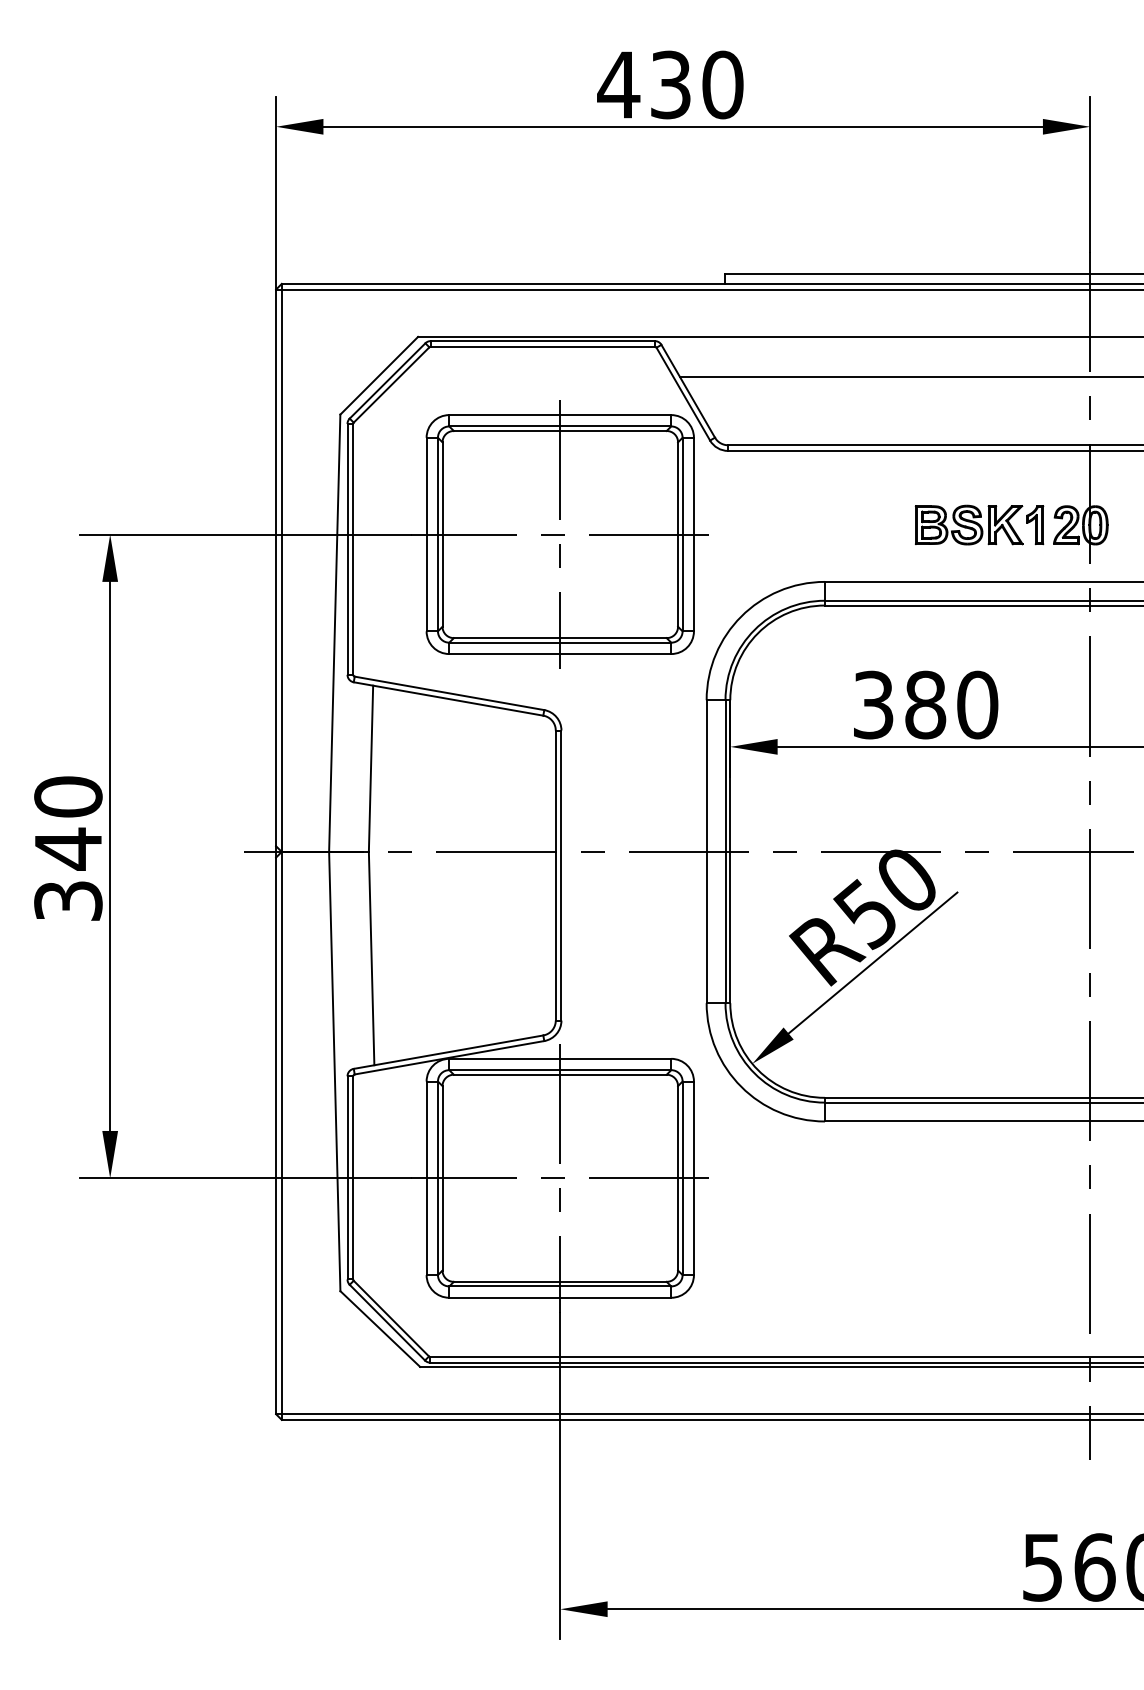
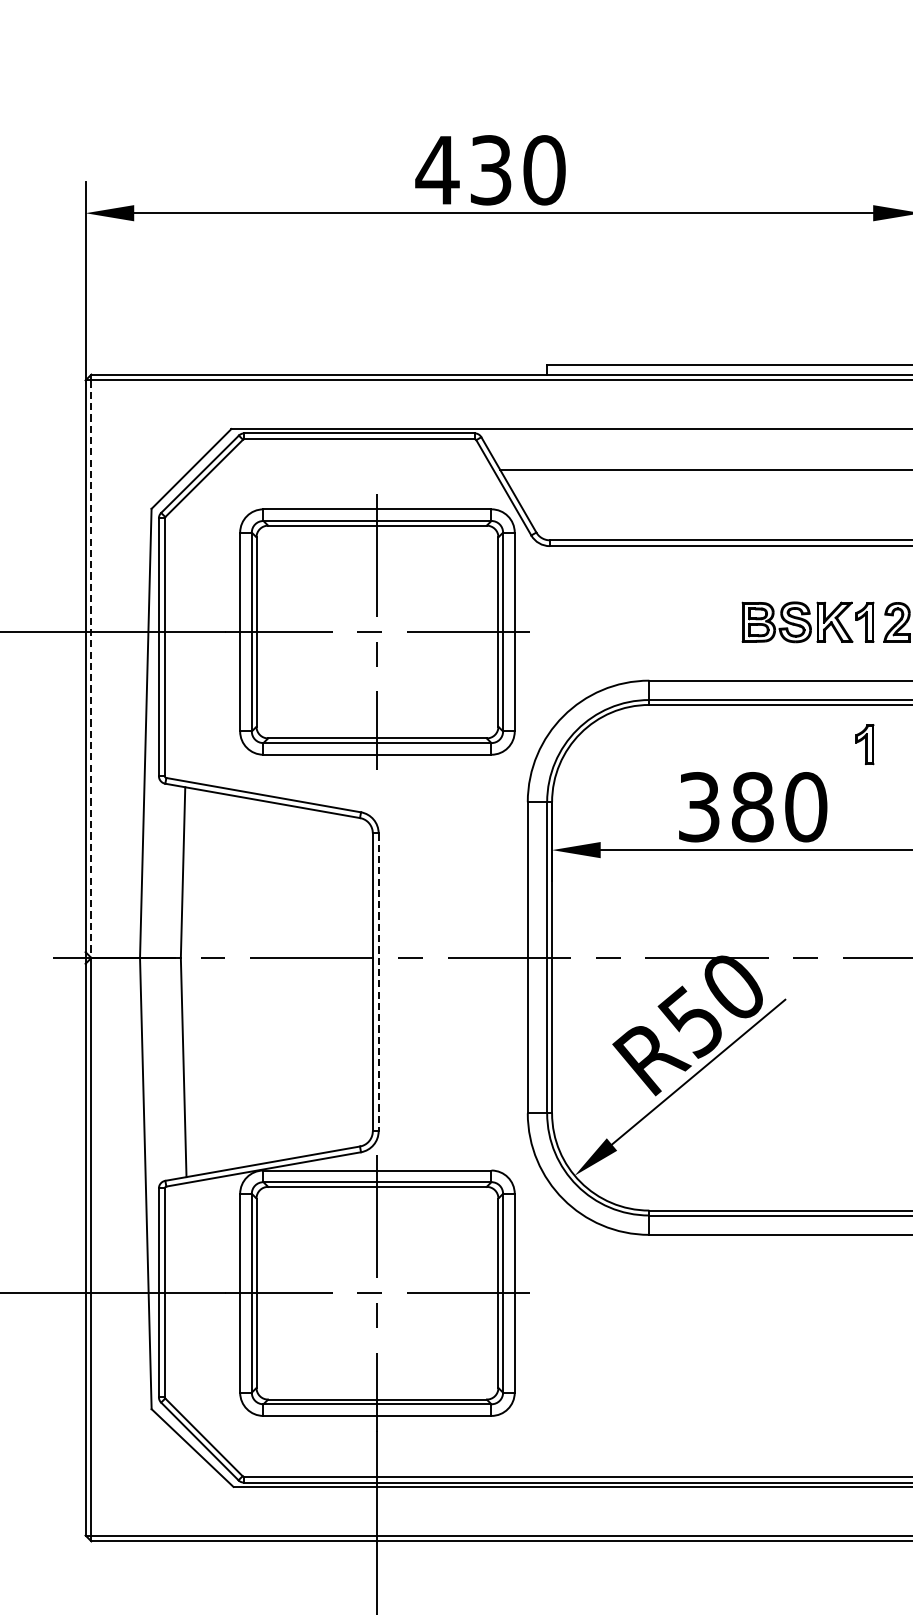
line: (281, 571) -> (91, 669), solid -> dashed
part: (1035, 644) -> (865, 744), added
line: (561, 876) -> (378, 983), solid -> dashed

